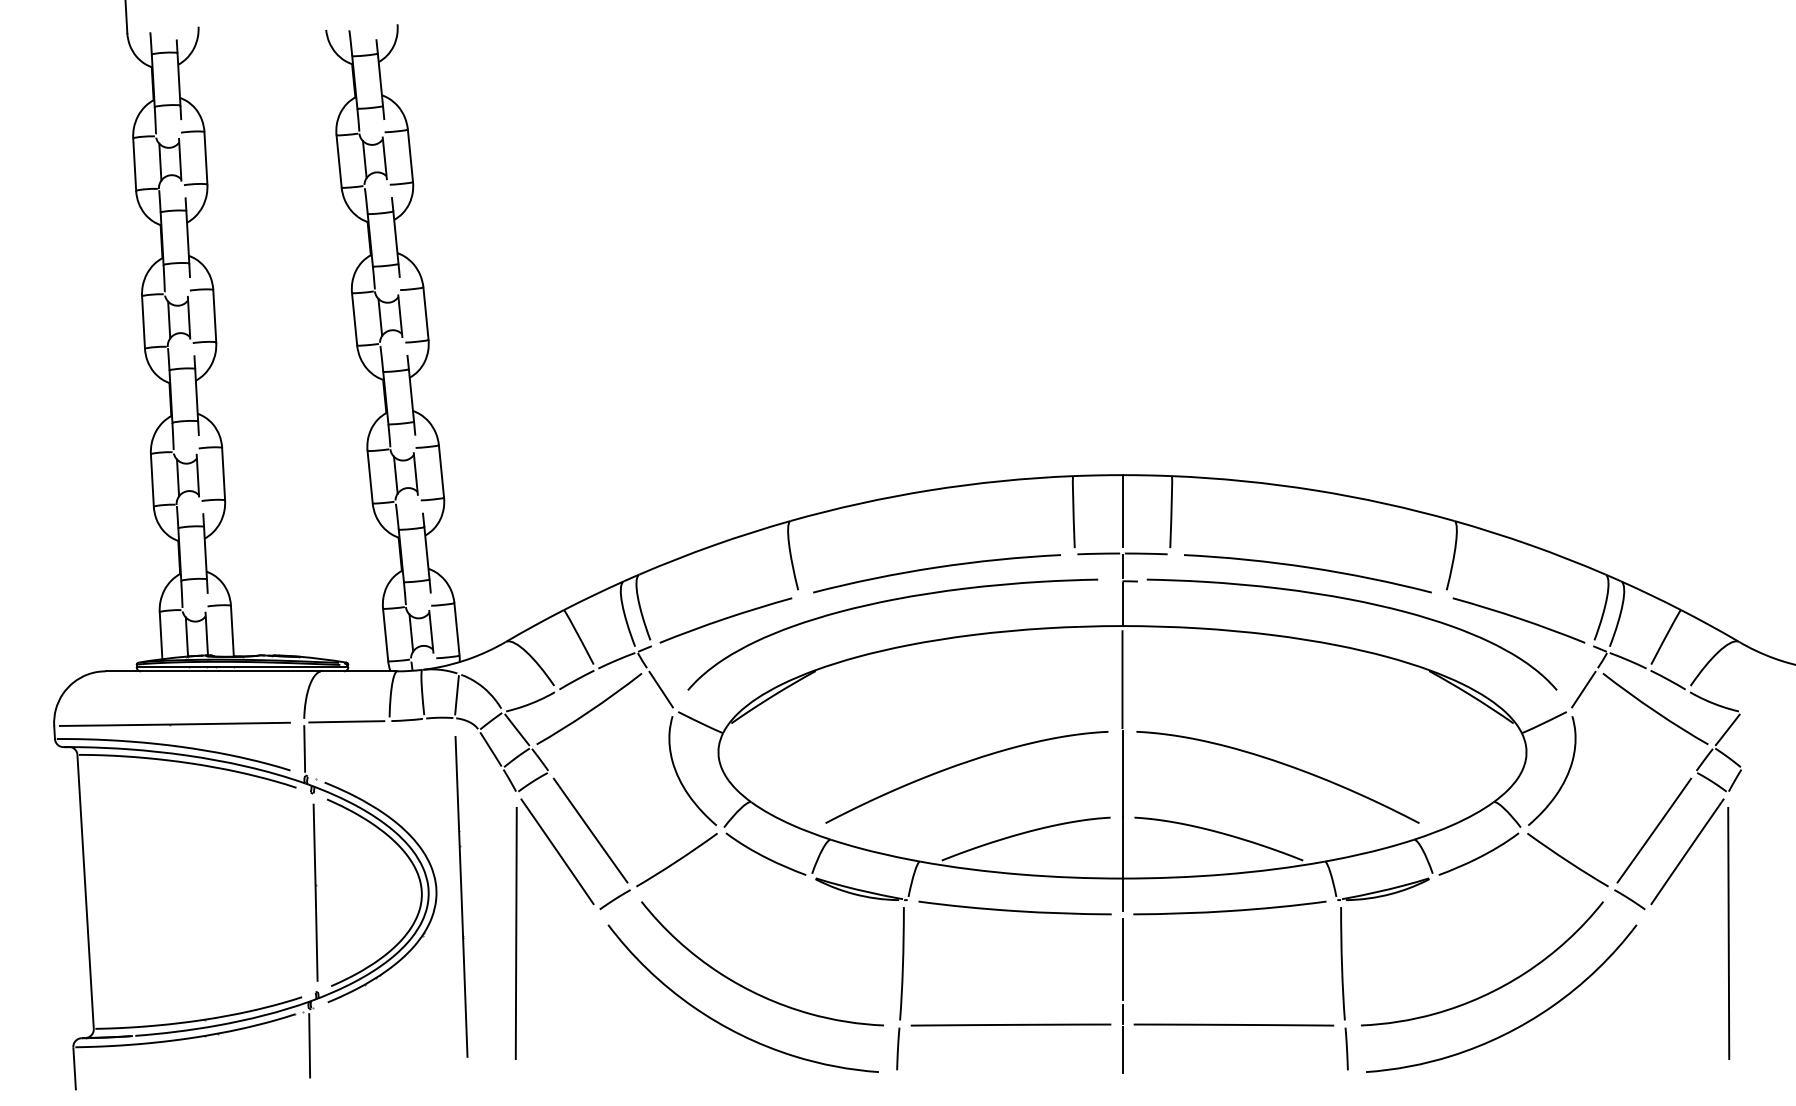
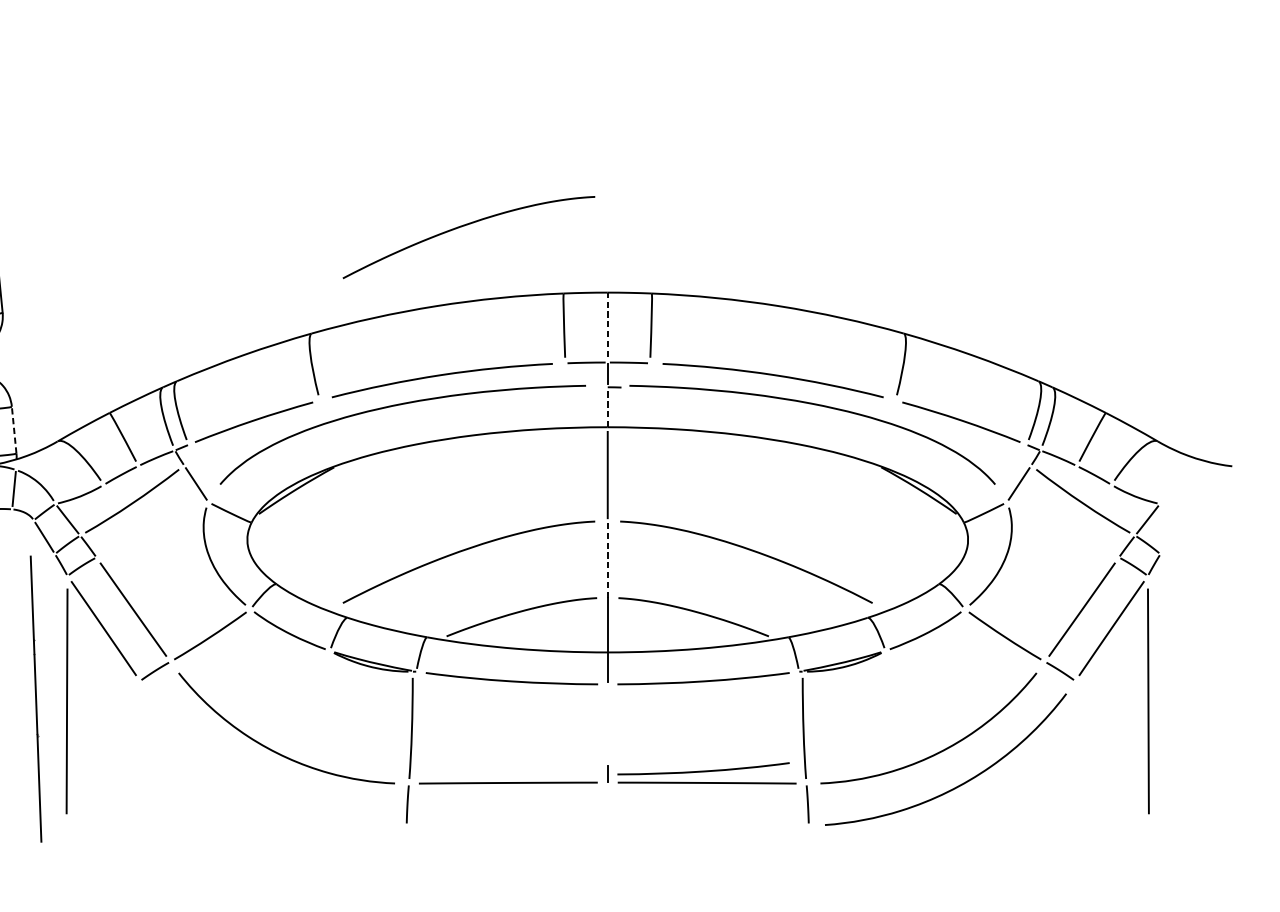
curve: (963, 400) -> (465, 226), added
line: (1122, 511) -> (607, 325), solid -> dashed
line: (1122, 603) -> (607, 407), solid -> dashed
line: (456, 628) -> (13, 429), solid -> dashed
line: (1122, 774) -> (607, 559), solid -> dashed
line: (461, 896) -> (36, 698), moved
line: (1122, 959) -> (607, 724), removed
curve: (1229, 1011) -> (703, 771), added
curve: (727, 1026) -> (255, 784), removed
line: (1122, 1049) -> (607, 804), removed

